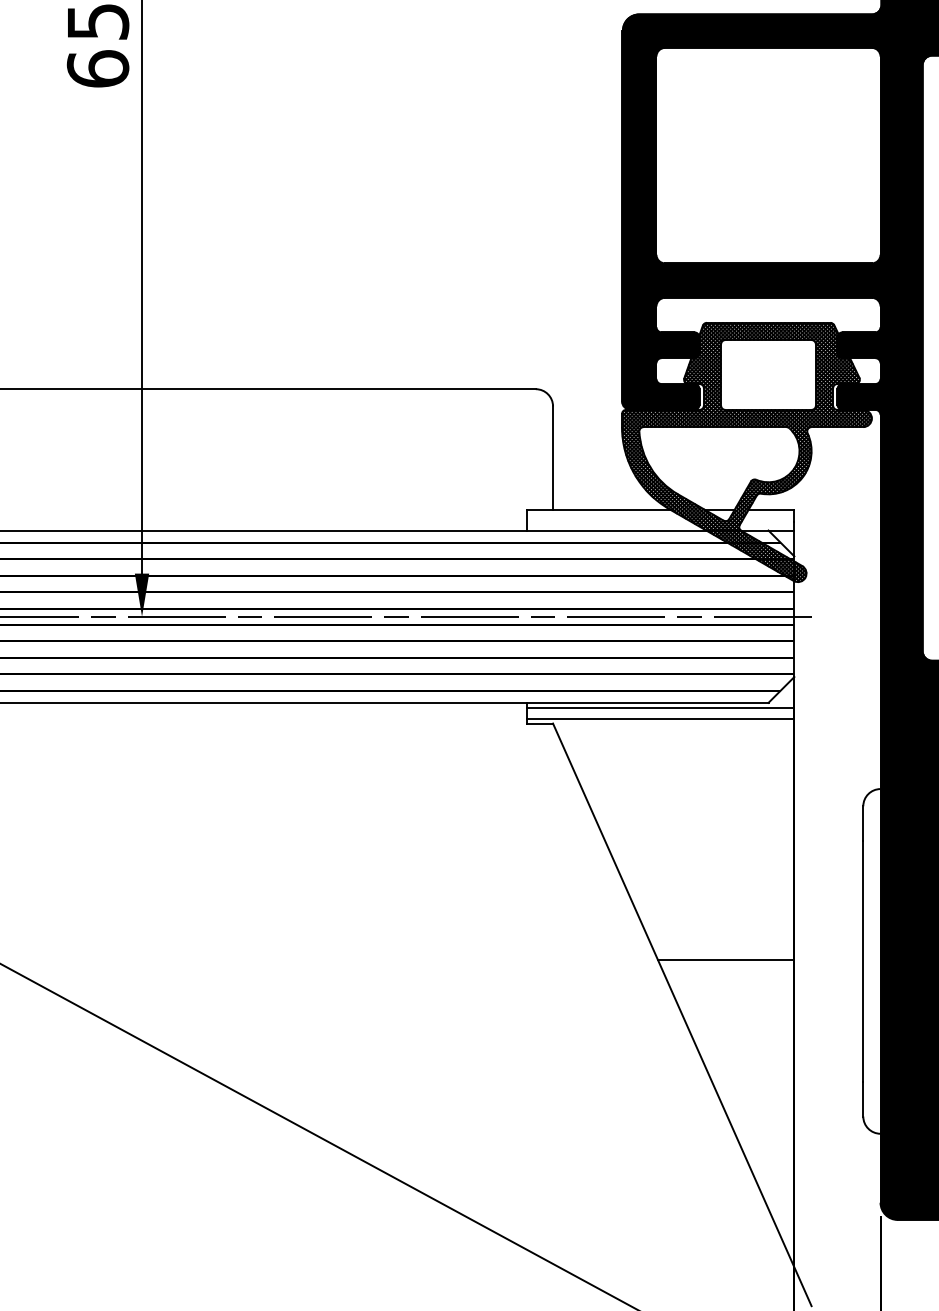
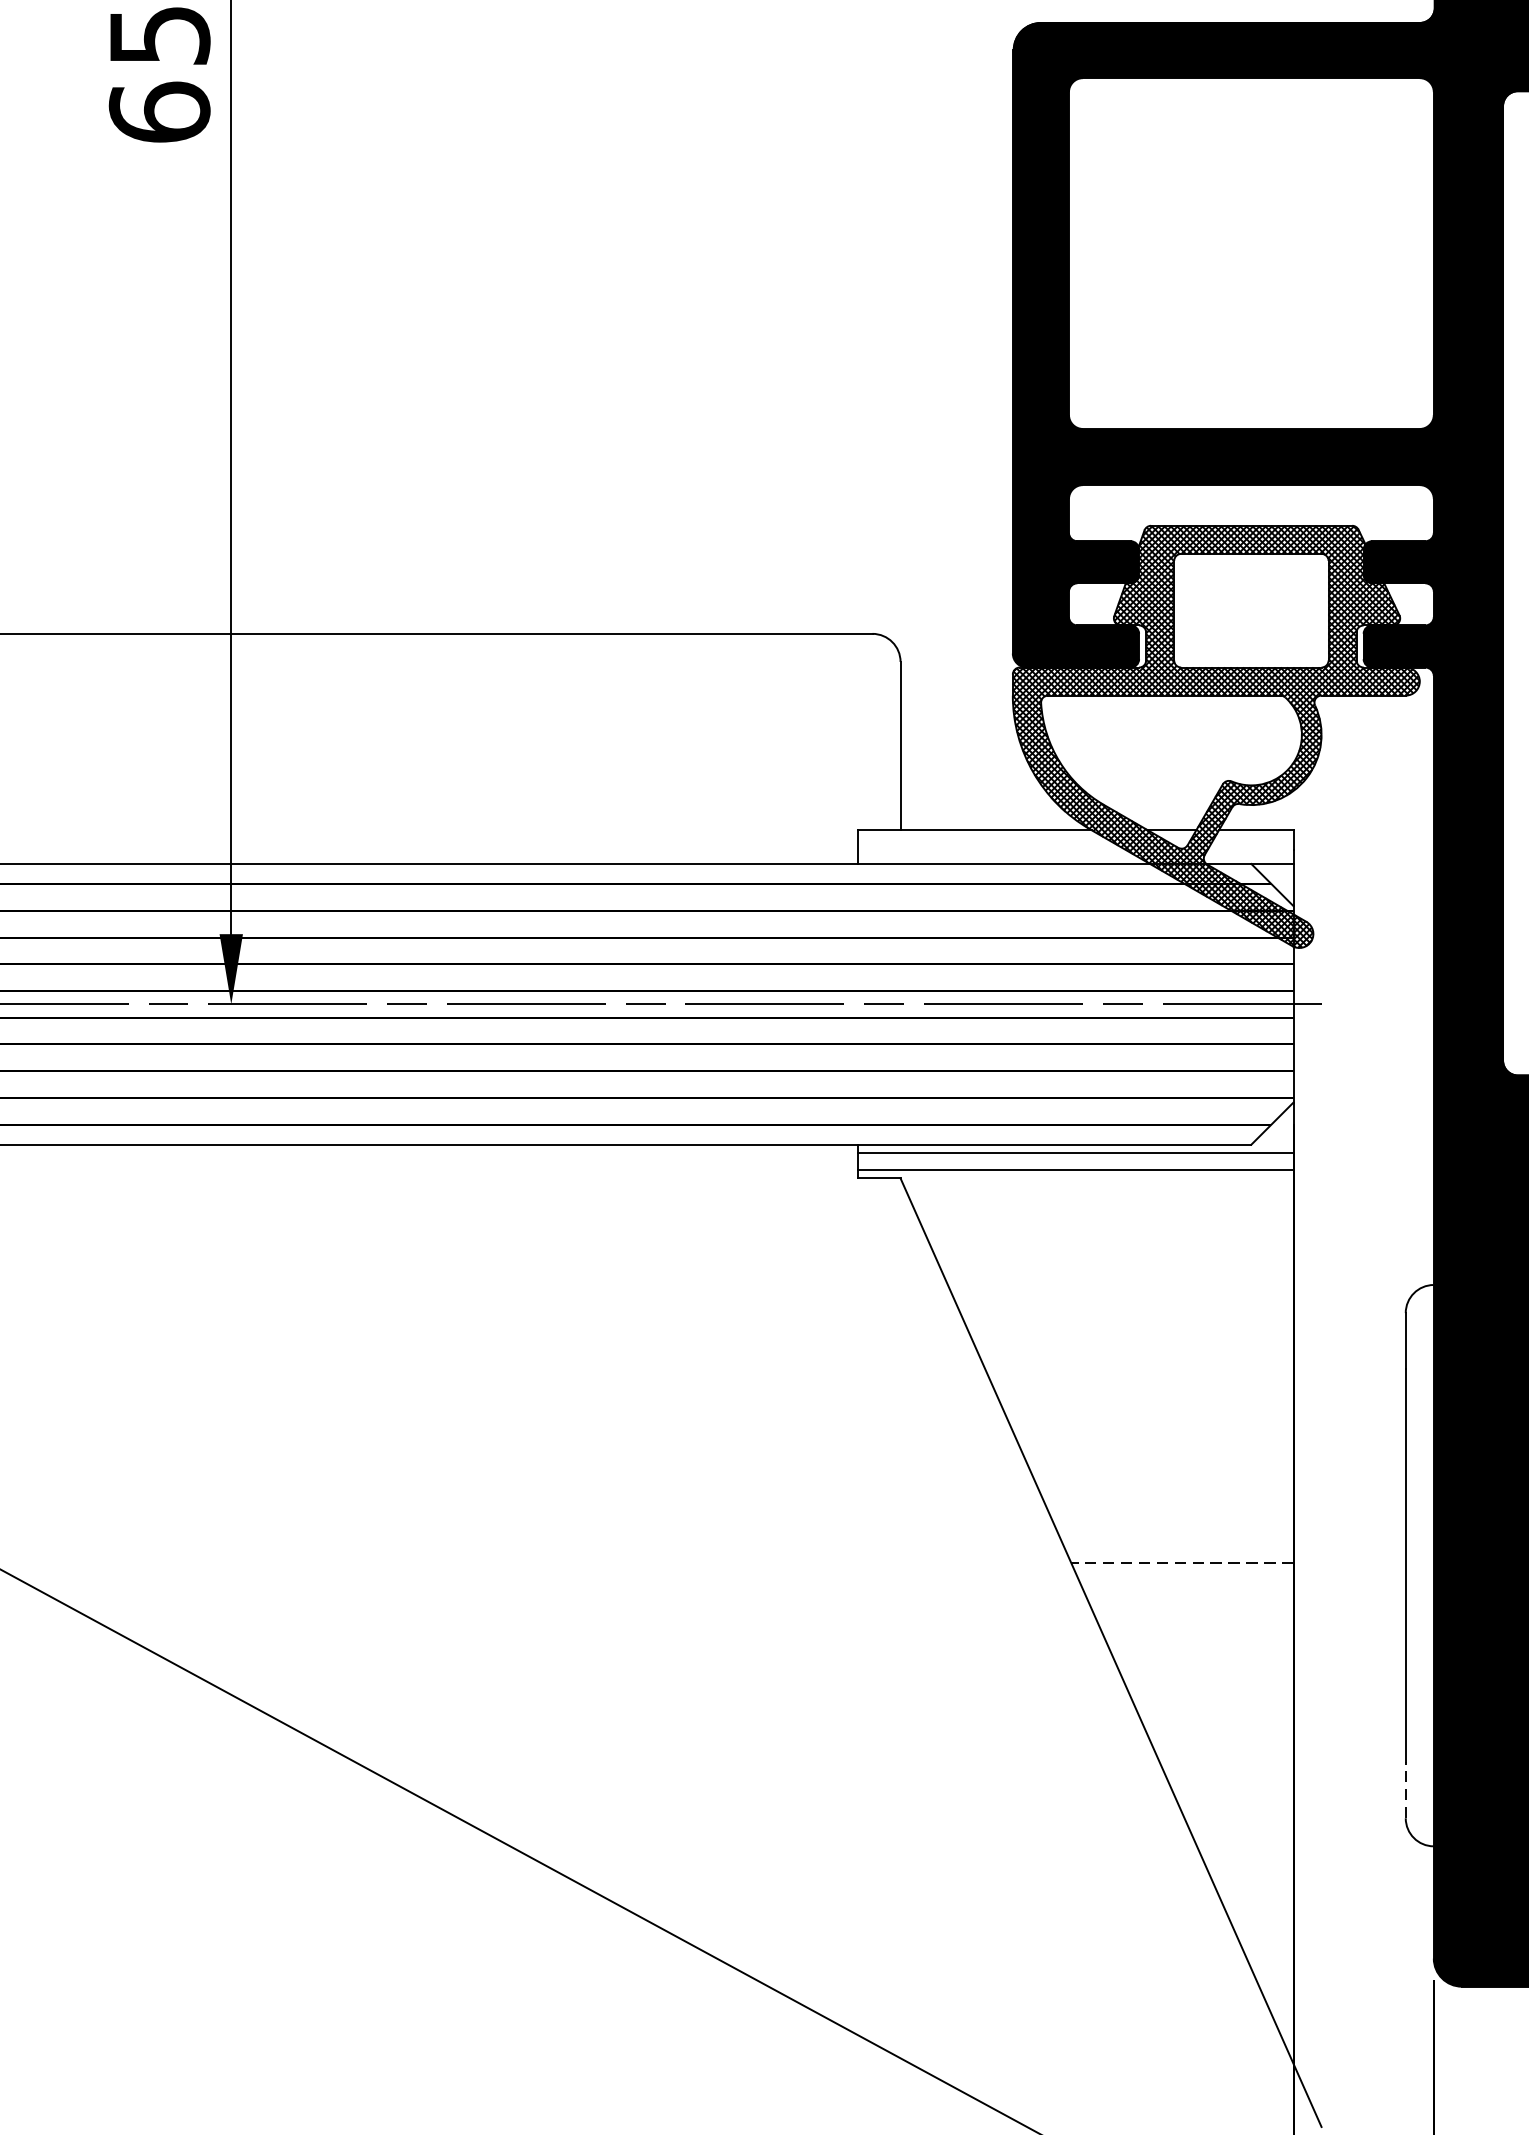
line: (725, 959) -> (1181, 1562), solid -> dashed
line: (863, 1098) -> (1406, 1788), solid -> dashed

